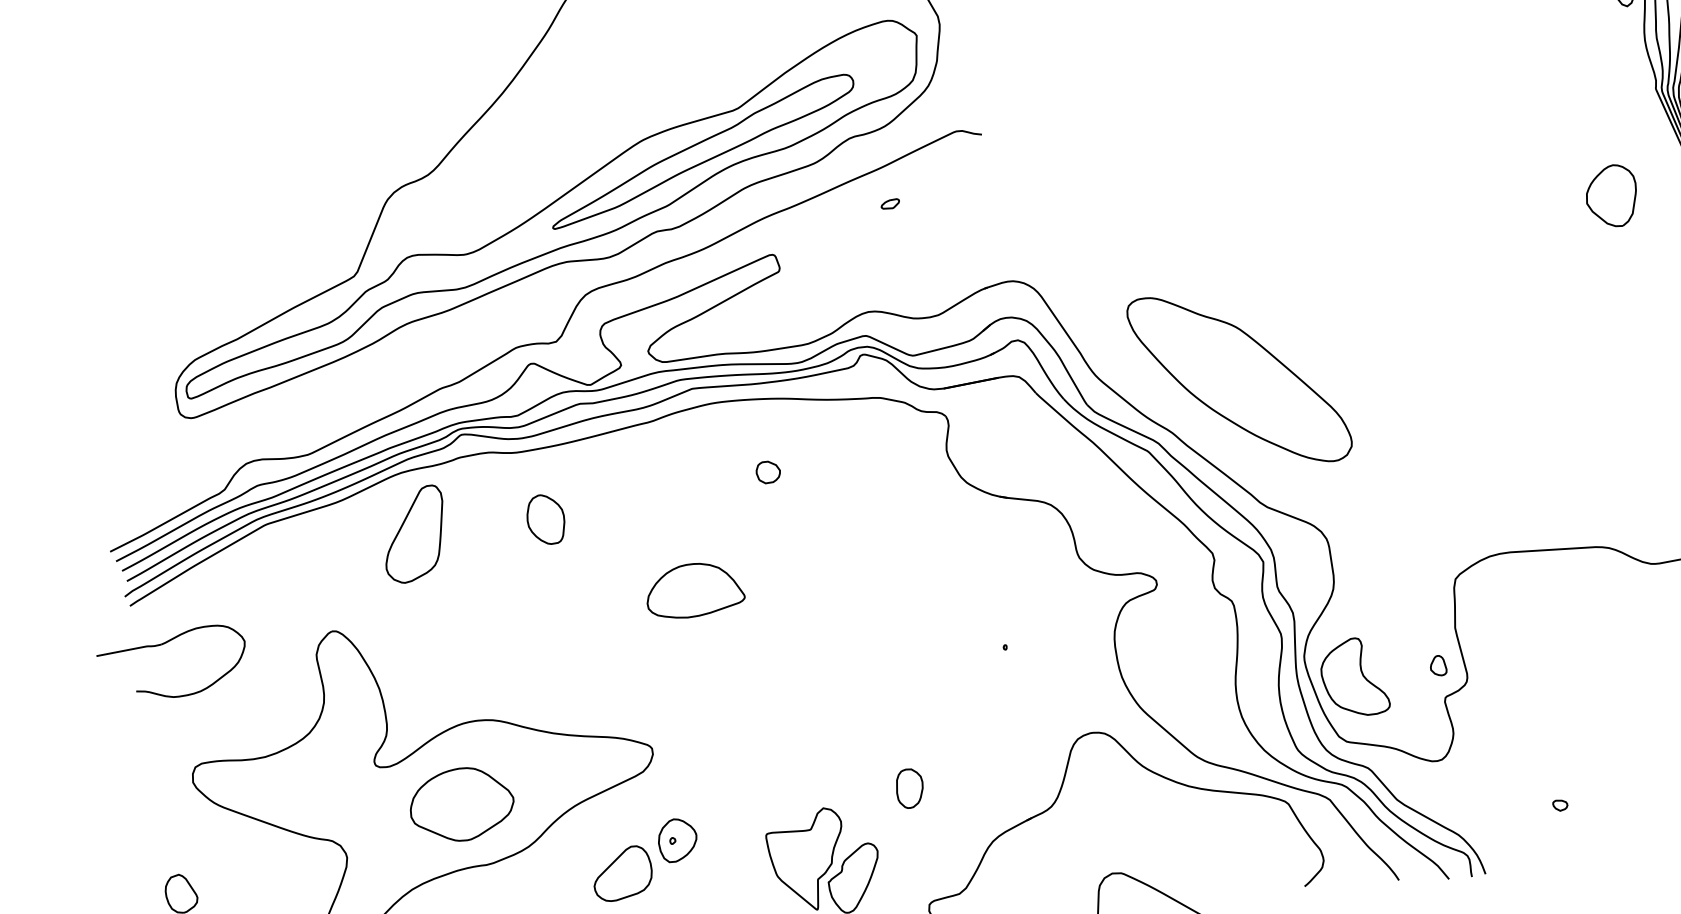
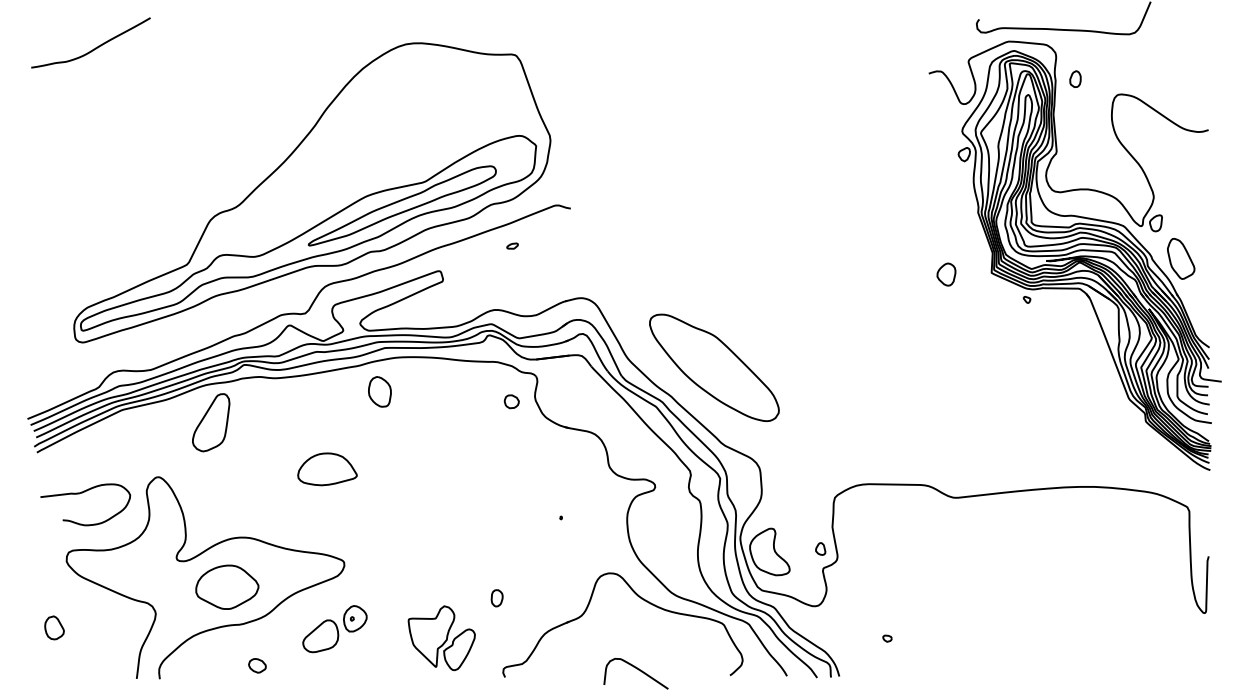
part: (1611, 195) -> (946, 274), size x0.6
part: (767, 471) -> (511, 401), moved
part: (545, 519) -> (379, 391), moved
part: (695, 590) -> (327, 469), moved
part: (165, 644) -> (82, 493), moved
part: (908, 787) -> (496, 597), size x0.7

